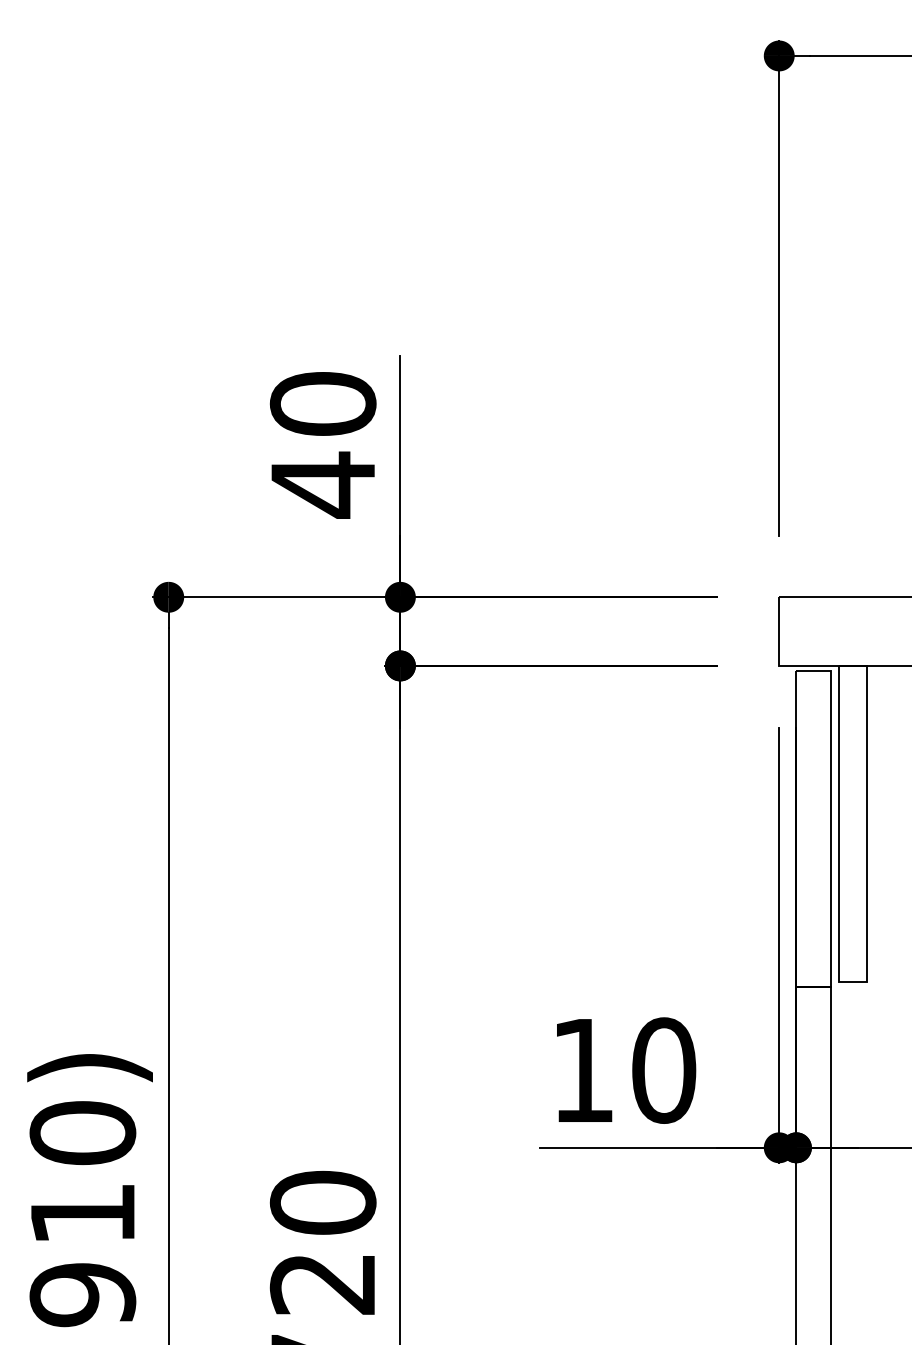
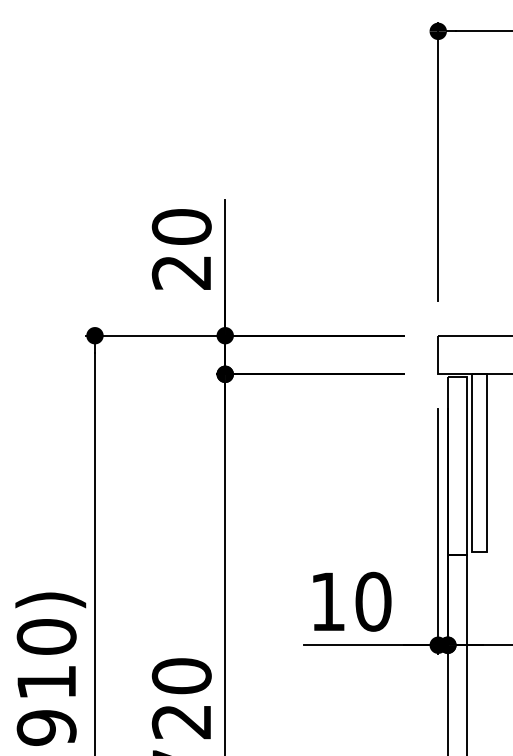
text: (320, 484) -> (180, 272), 40 -> 20

